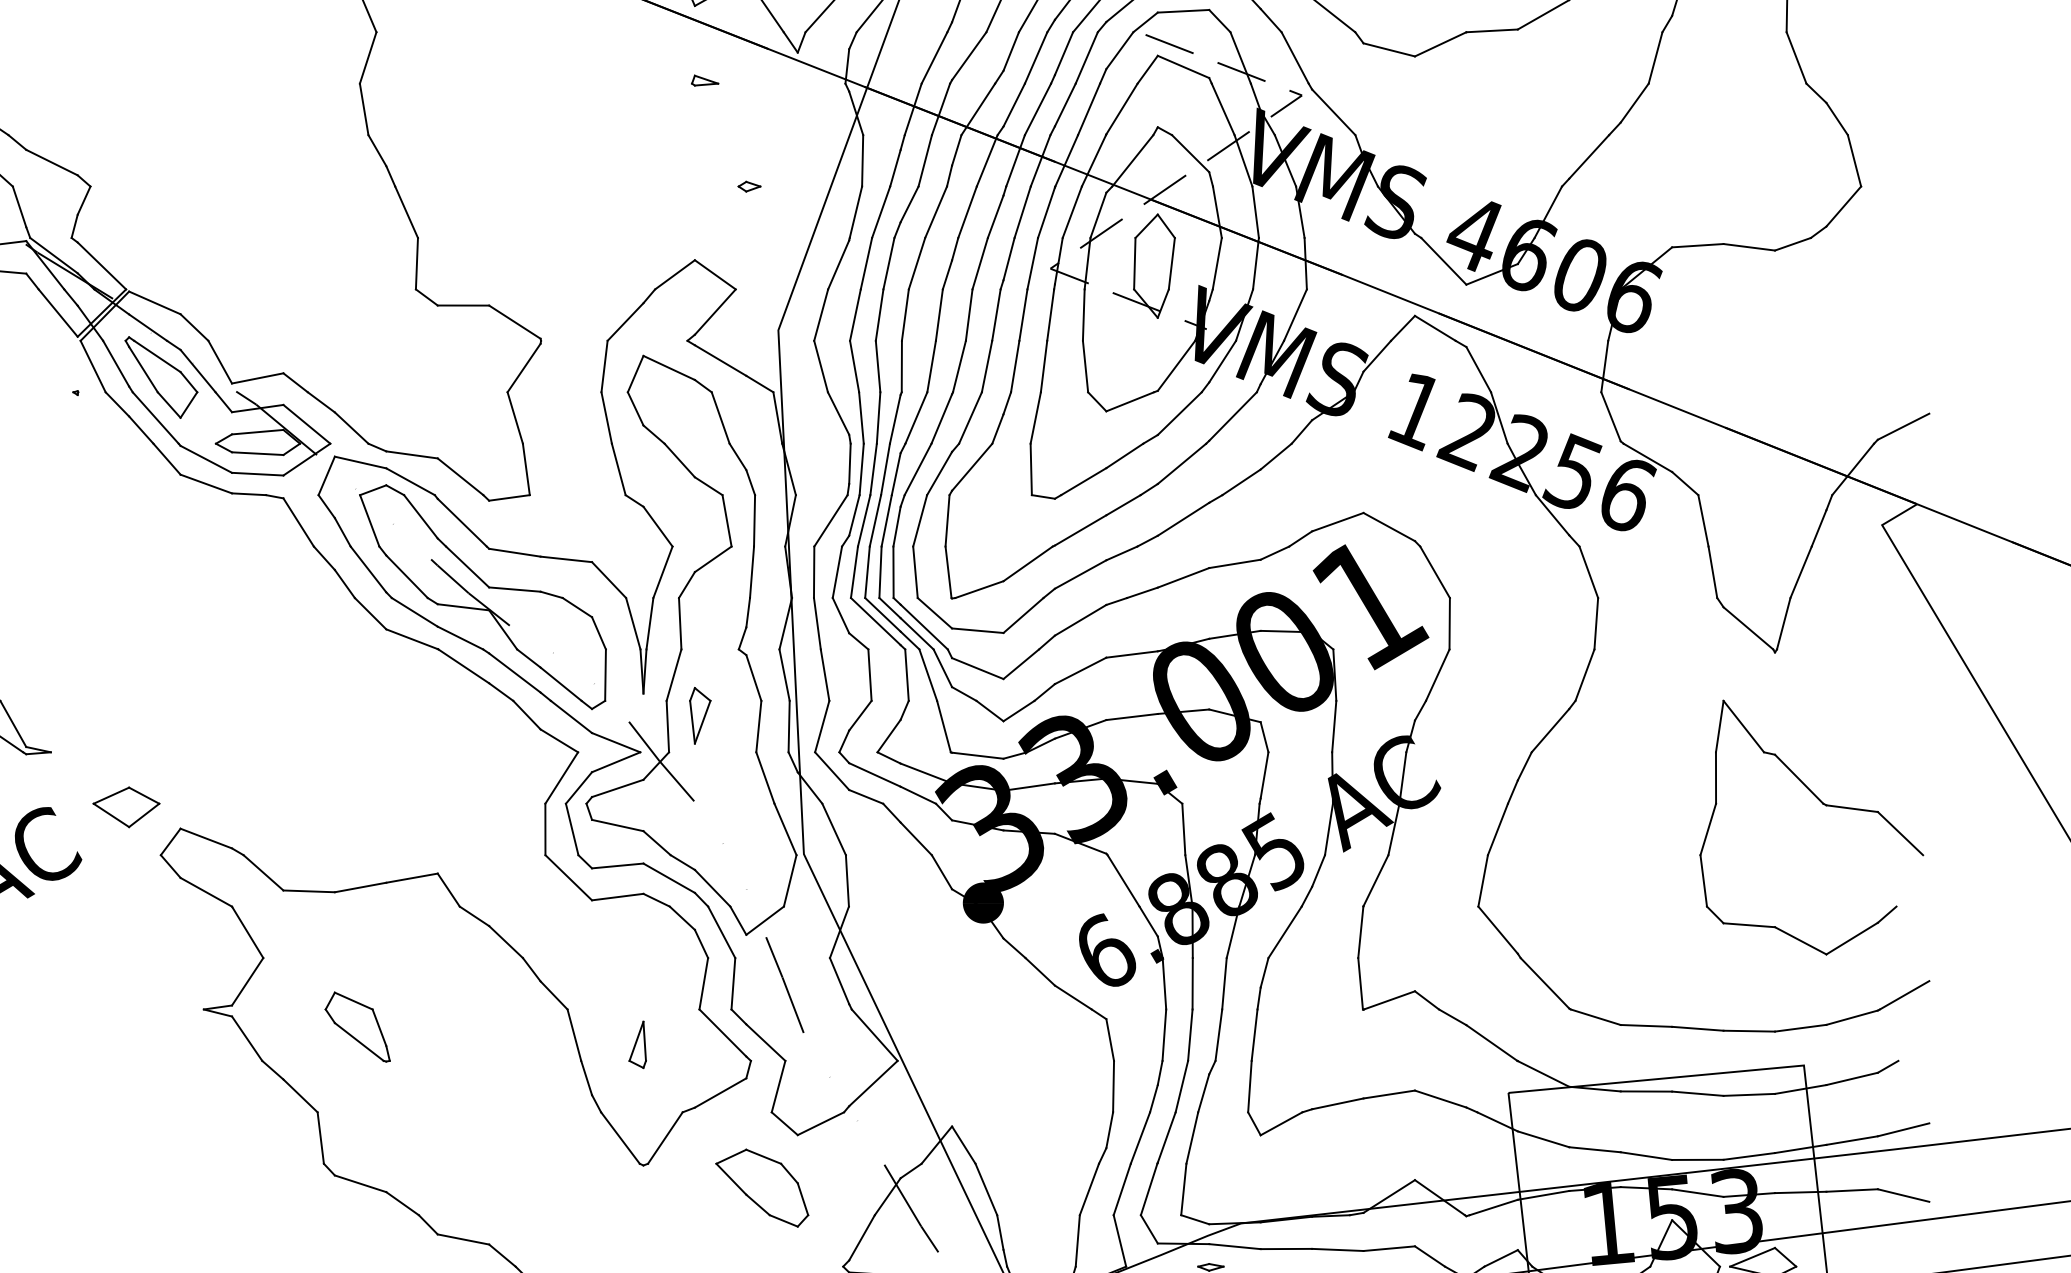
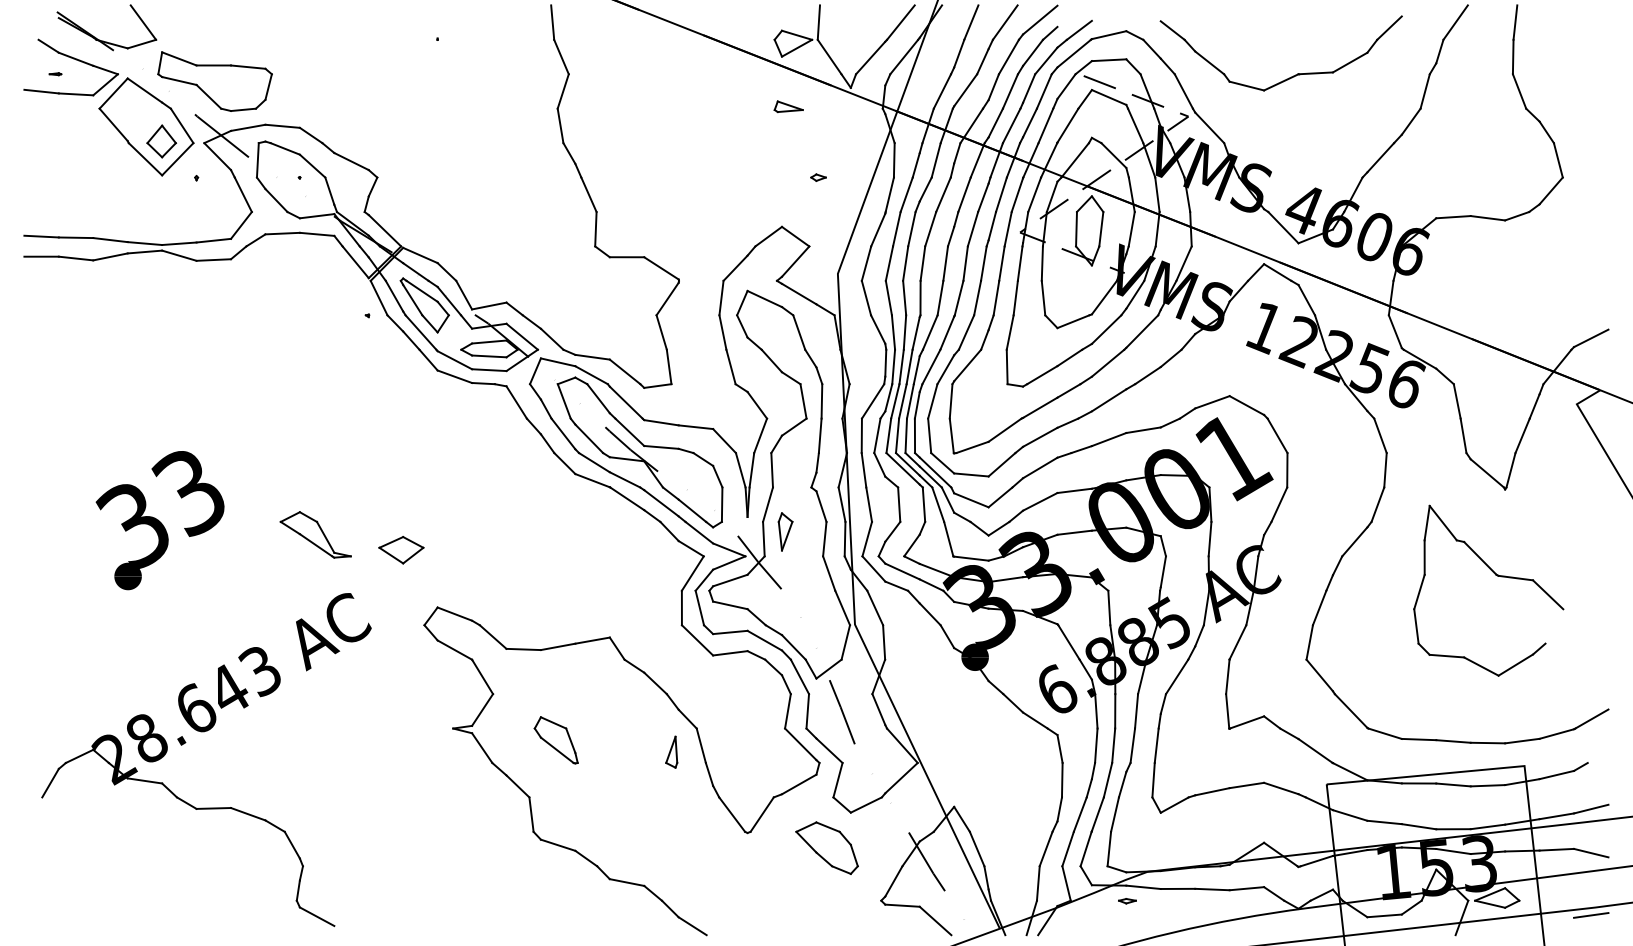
part: (704, 80) -> (788, 106), size x1.6
part: (1821, 804) -> (1495, 575), moved
part: (126, 807) -> (401, 550), moved
part: (637, 1043) -> (671, 751), moved

